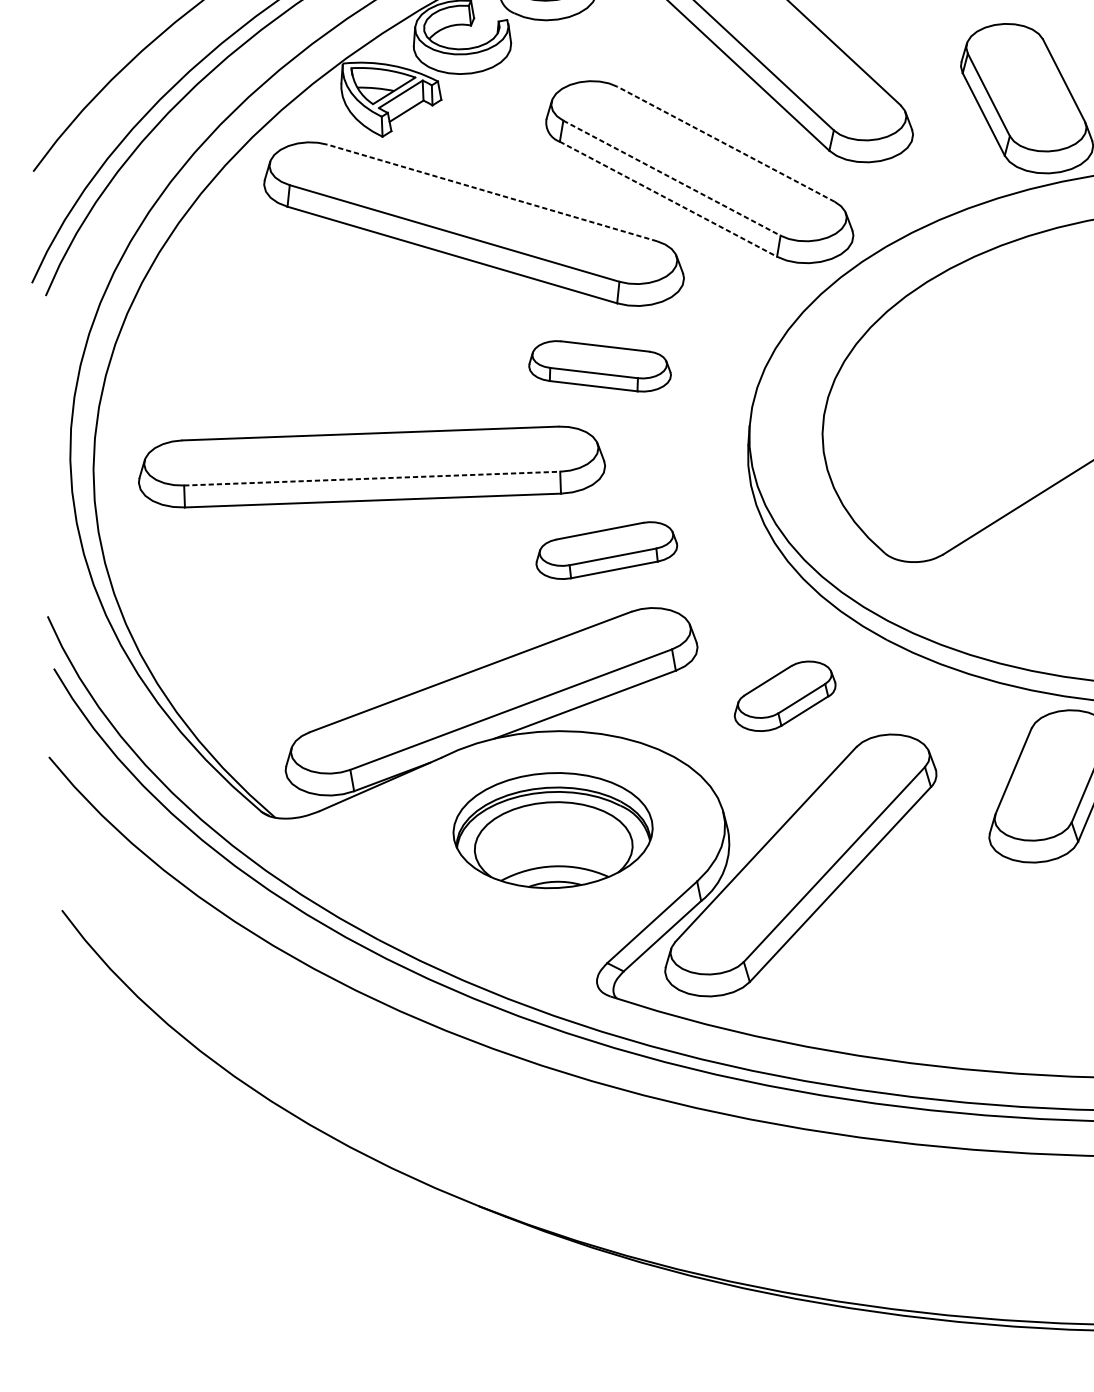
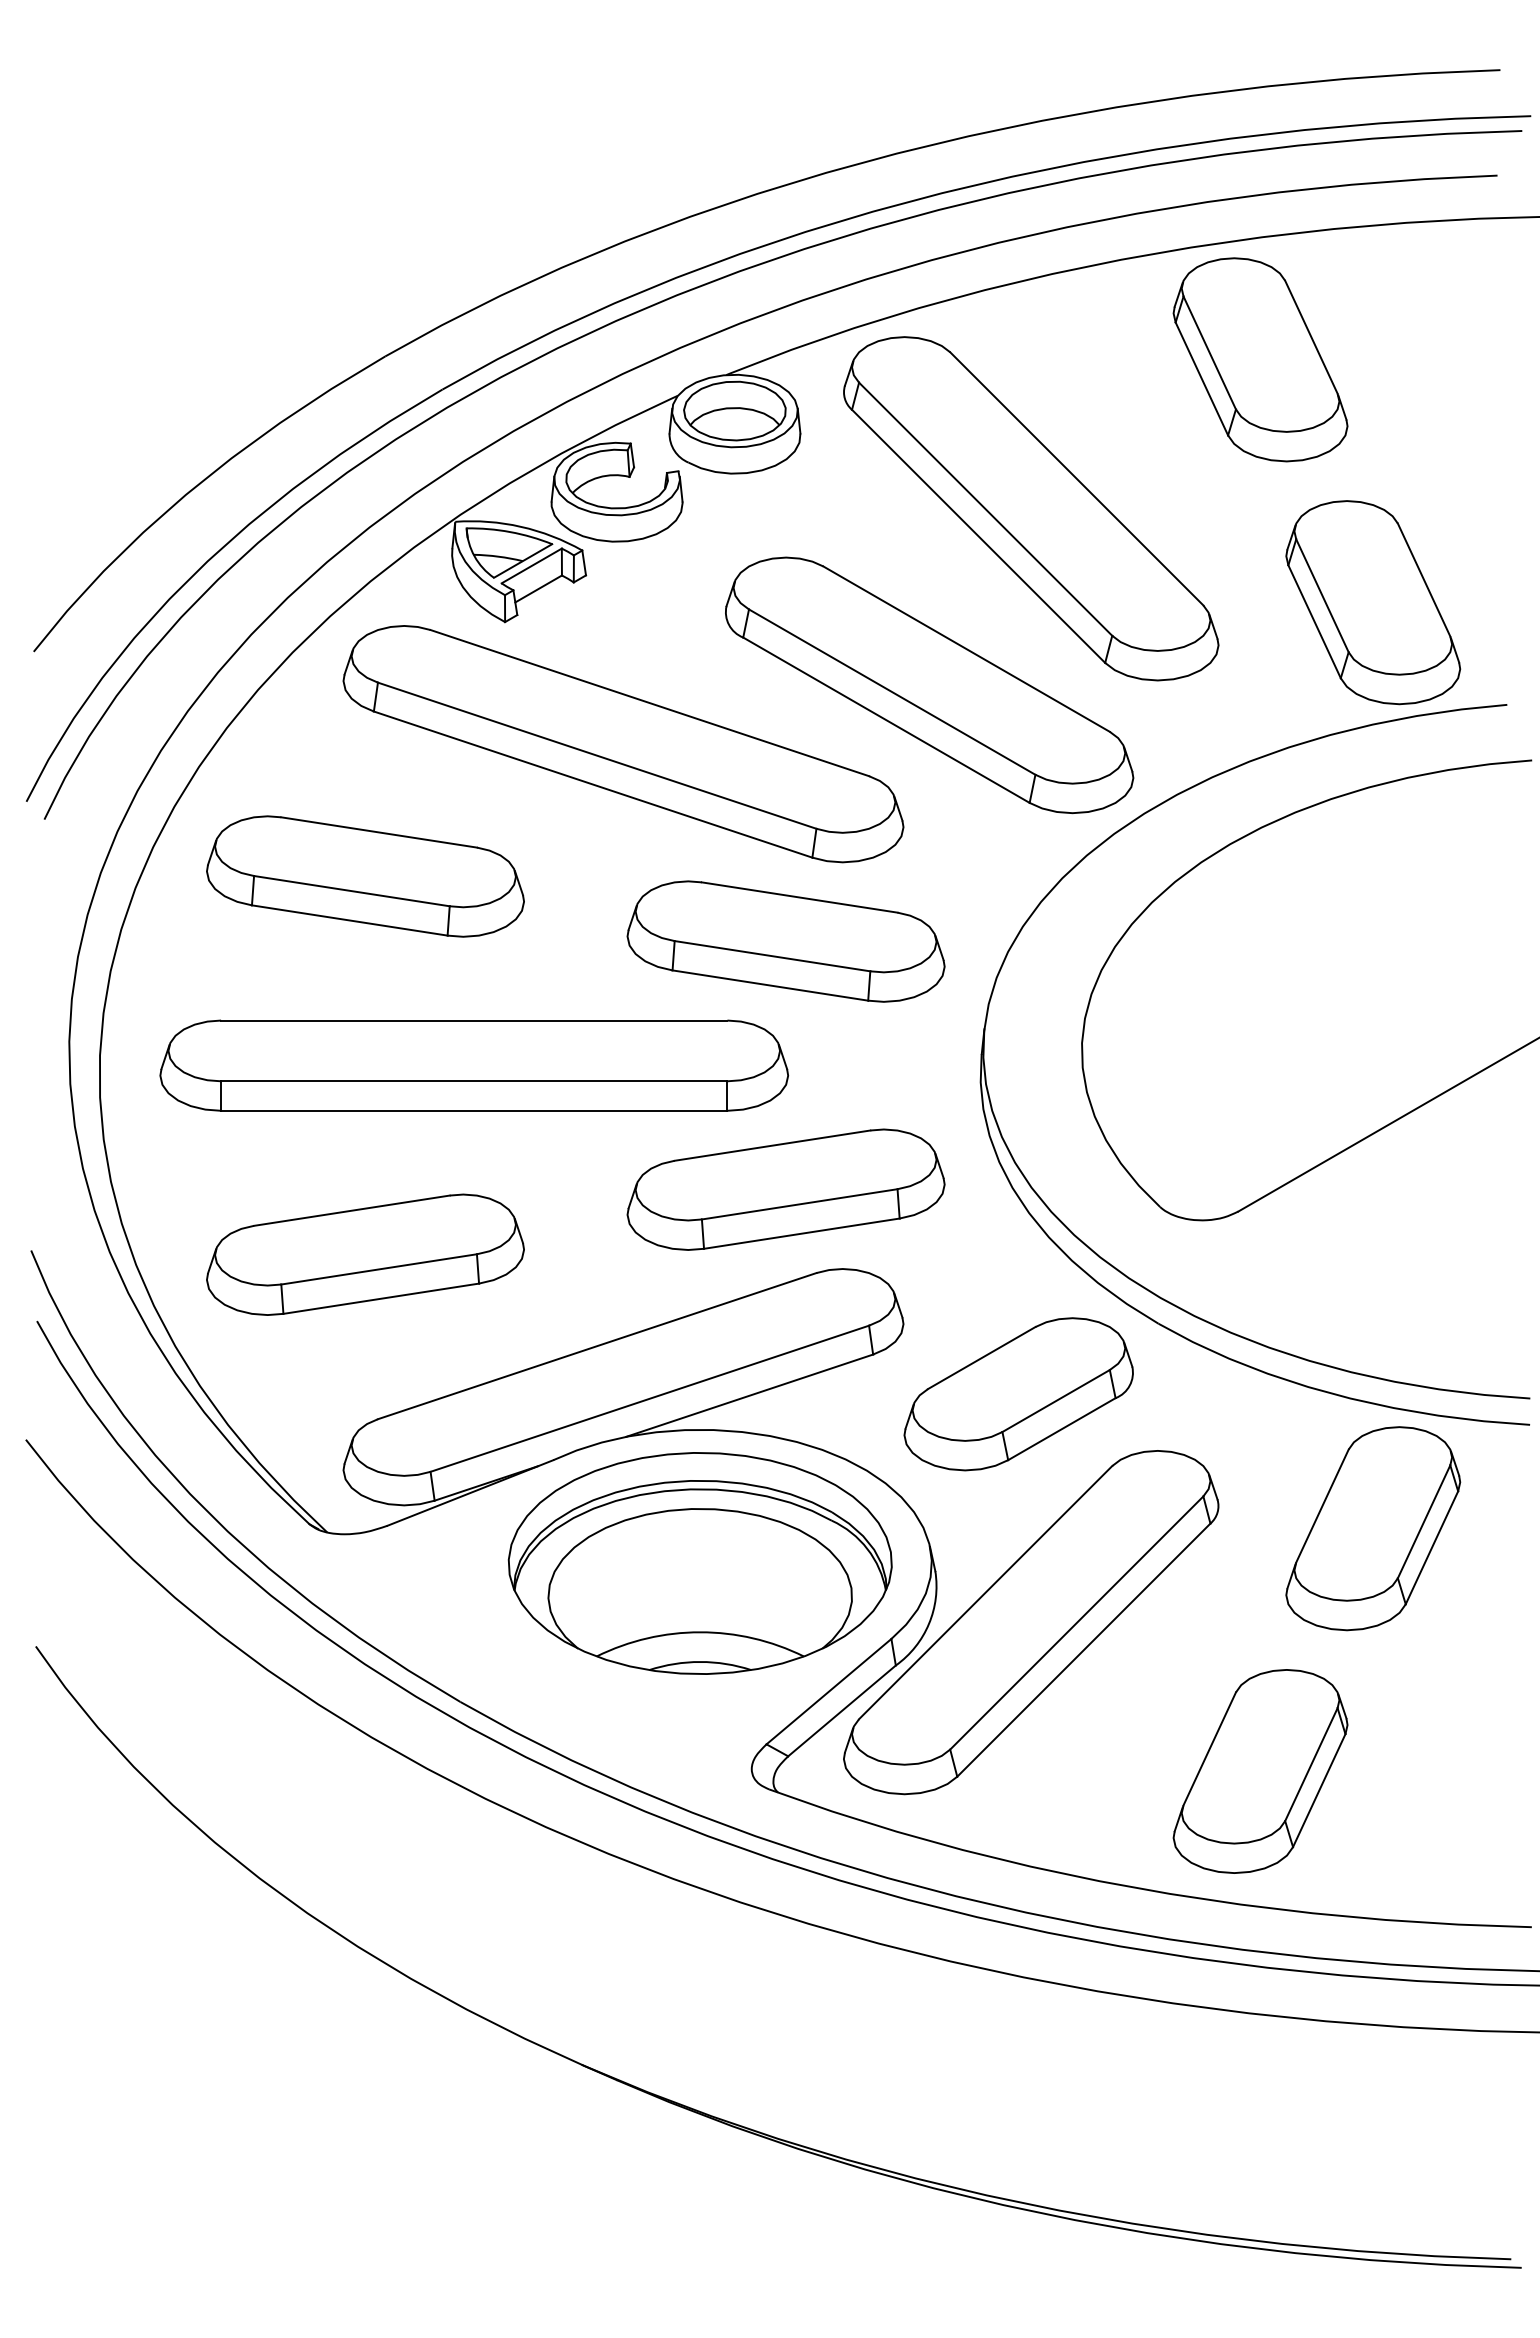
line: (725, 143) -> (966, 648), dashed -> solid
line: (672, 178) -> (892, 692), dashed -> solid
line: (492, 192) -> (649, 702), dashed -> solid
line: (668, 199) -> (886, 720), dashed -> solid
part: (285, 329) -> (365, 876), added
part: (599, 366) -> (785, 941), size x1.67
line: (372, 478) -> (474, 1081), dashed -> solid
part: (606, 550) -> (785, 1189), size x1.67
part: (296, 610) -> (365, 1254), added
part: (784, 696) -> (1018, 1394), size x1.67
part: (552, 830) -> (699, 1563), size x1.43
part: (974, 969) -> (1260, 1771), added

